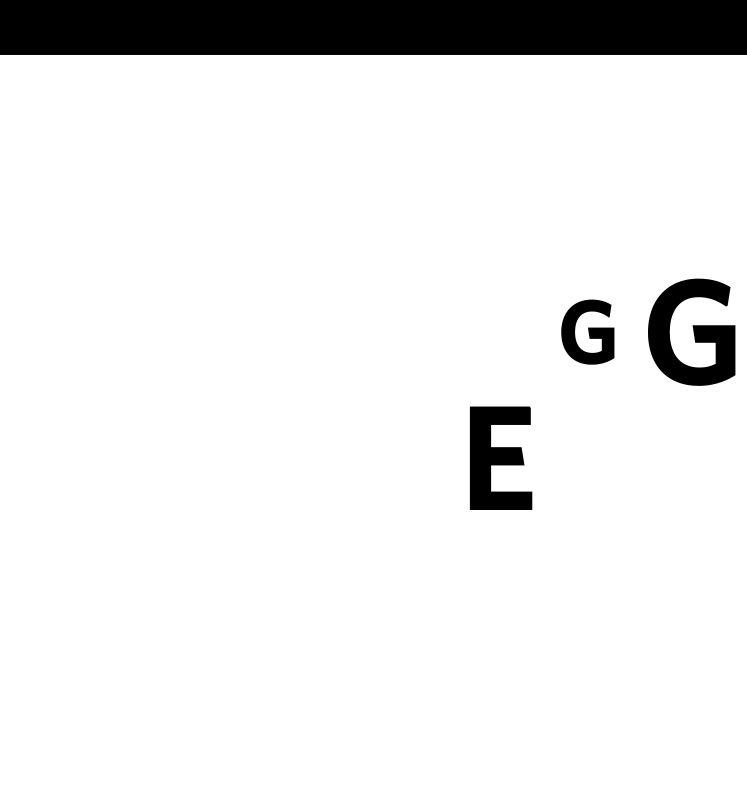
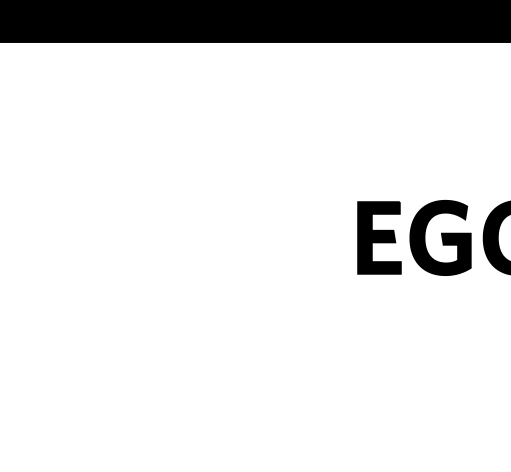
part: (587, 331) -> (440, 237), size x1.67
part: (501, 457) -> (379, 237), moved

